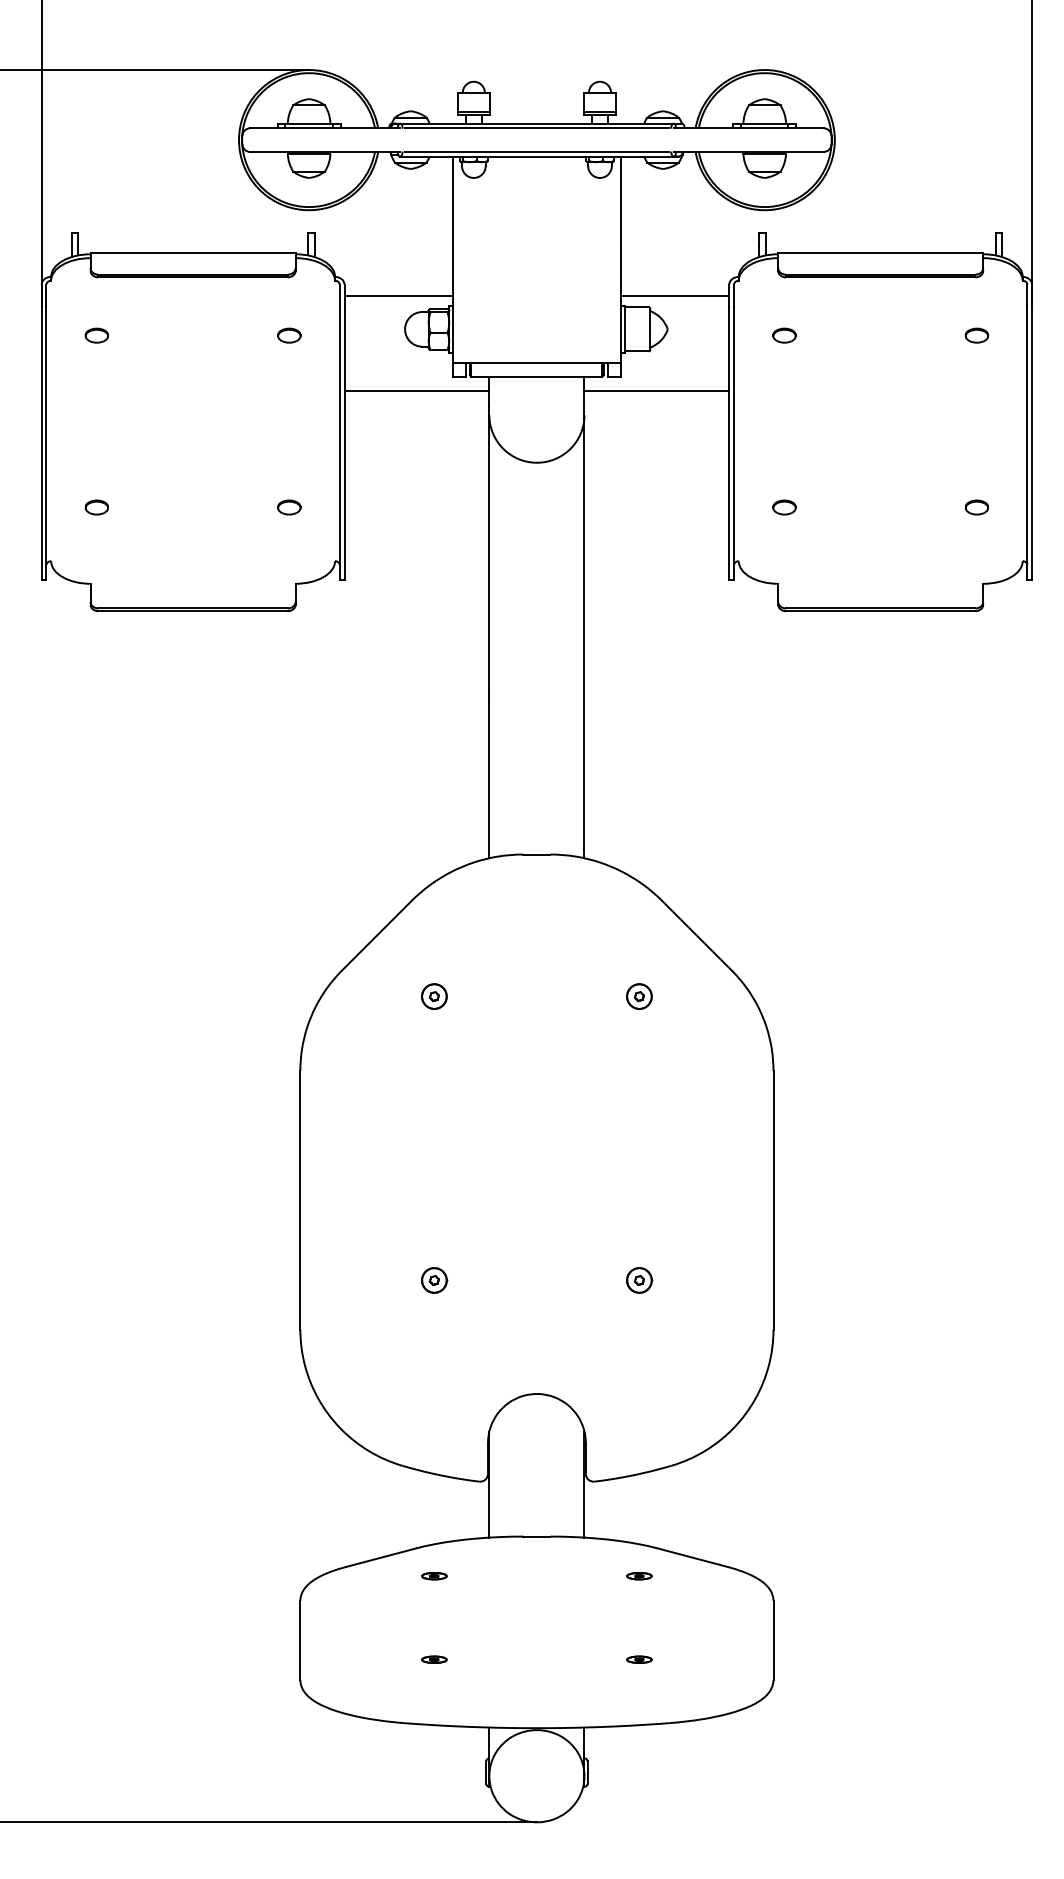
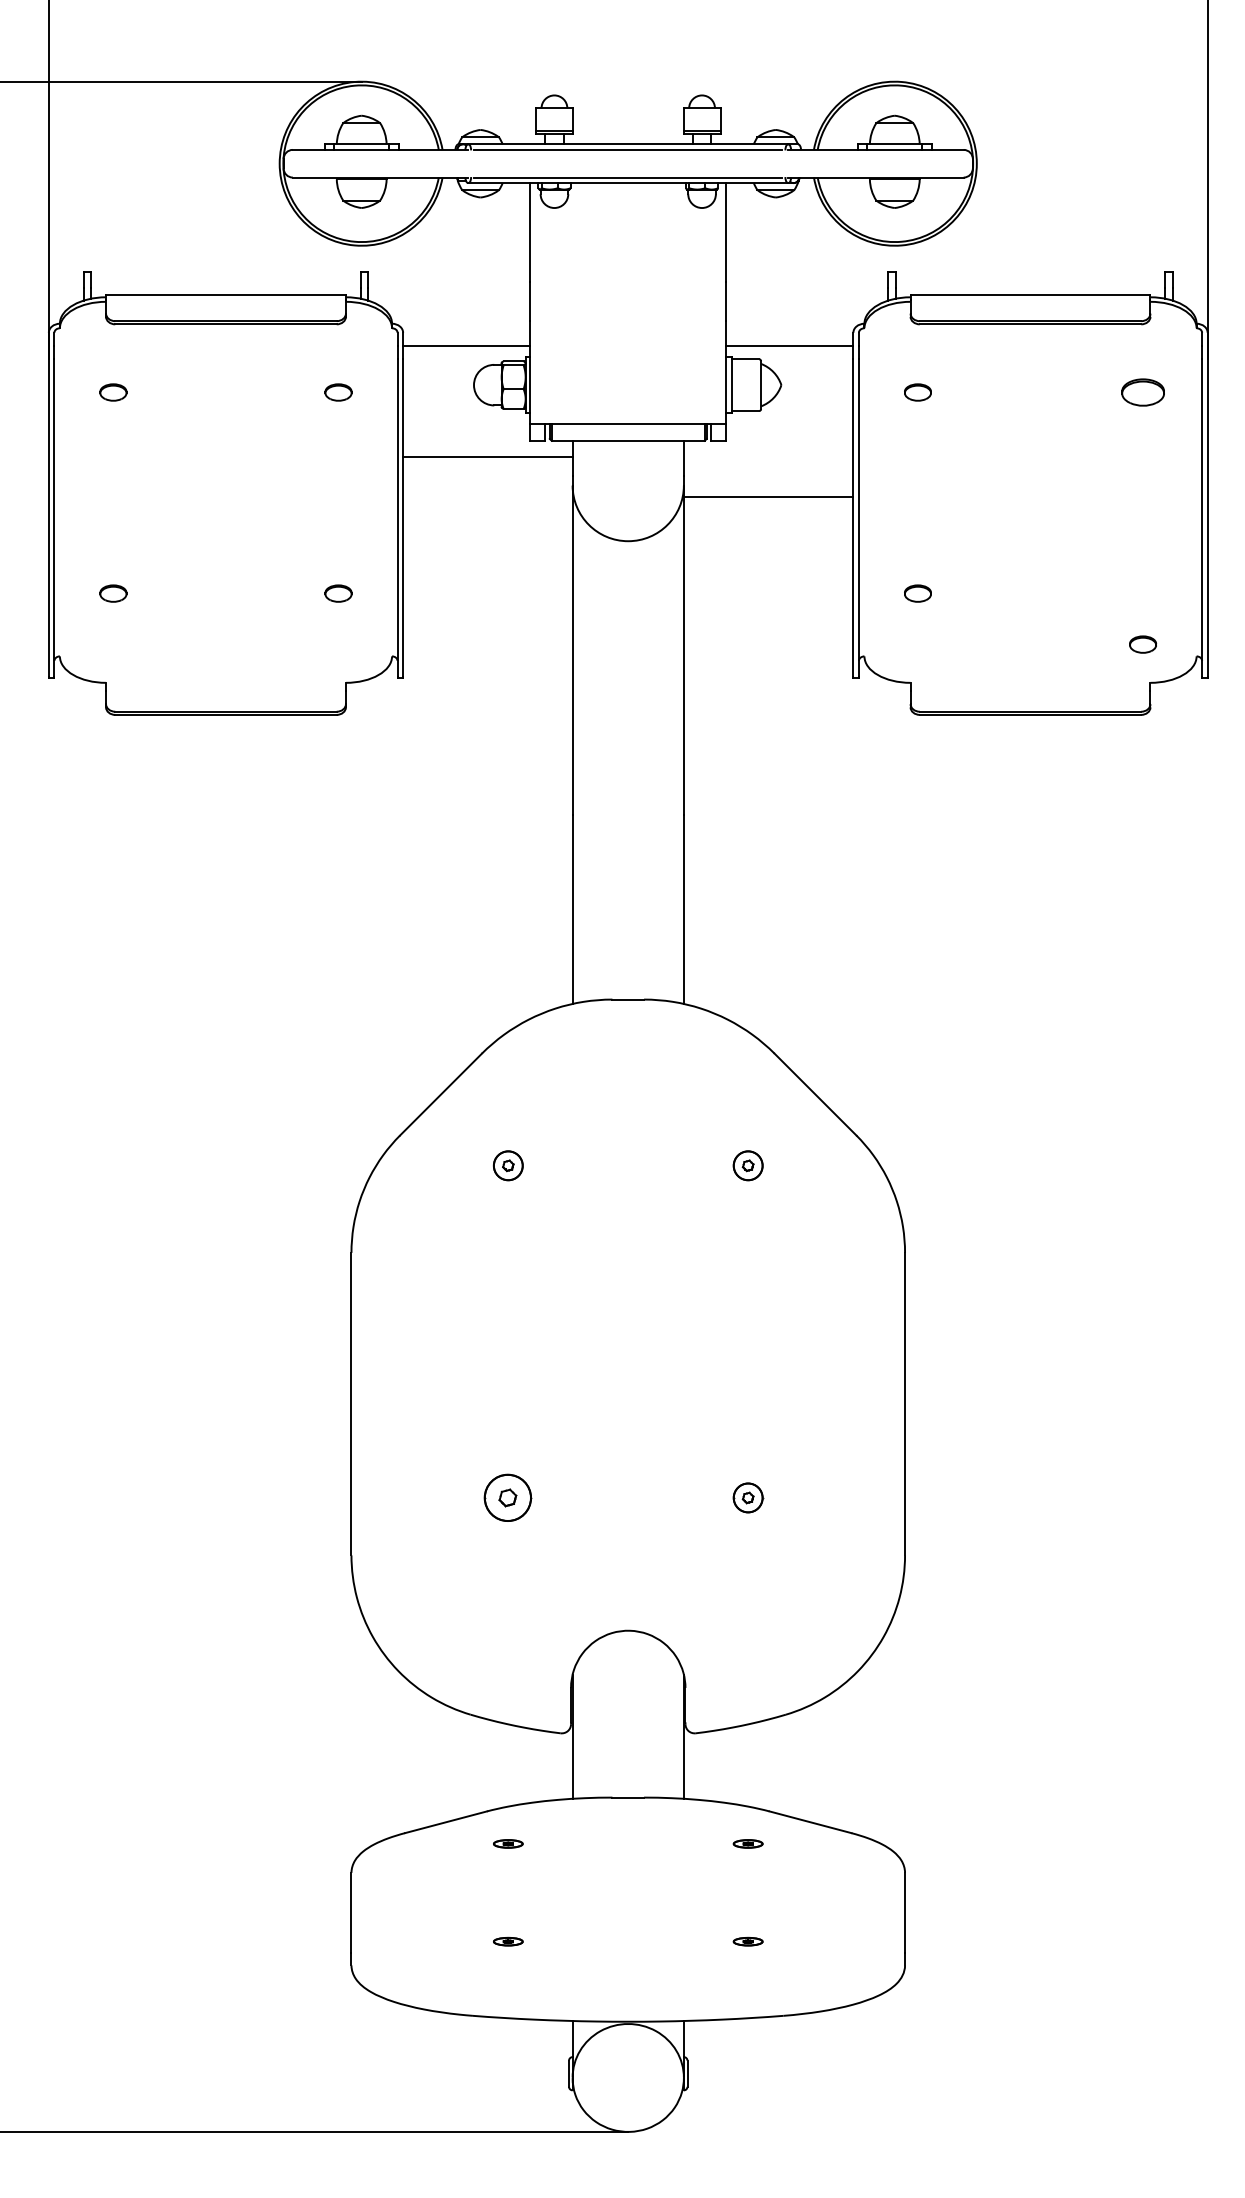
part: (976, 335) -> (1142, 392), size x1.6
line: (656, 391) -> (768, 497), moved
part: (977, 507) -> (1143, 644), moved
part: (434, 1280) -> (508, 1497), size x1.6

